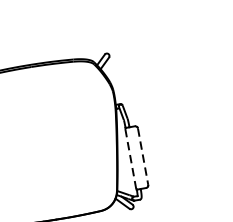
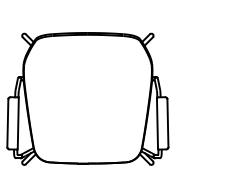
line: (142, 157) -> (167, 123), dashed -> solid
line: (130, 158) -> (157, 123), dashed -> solid

